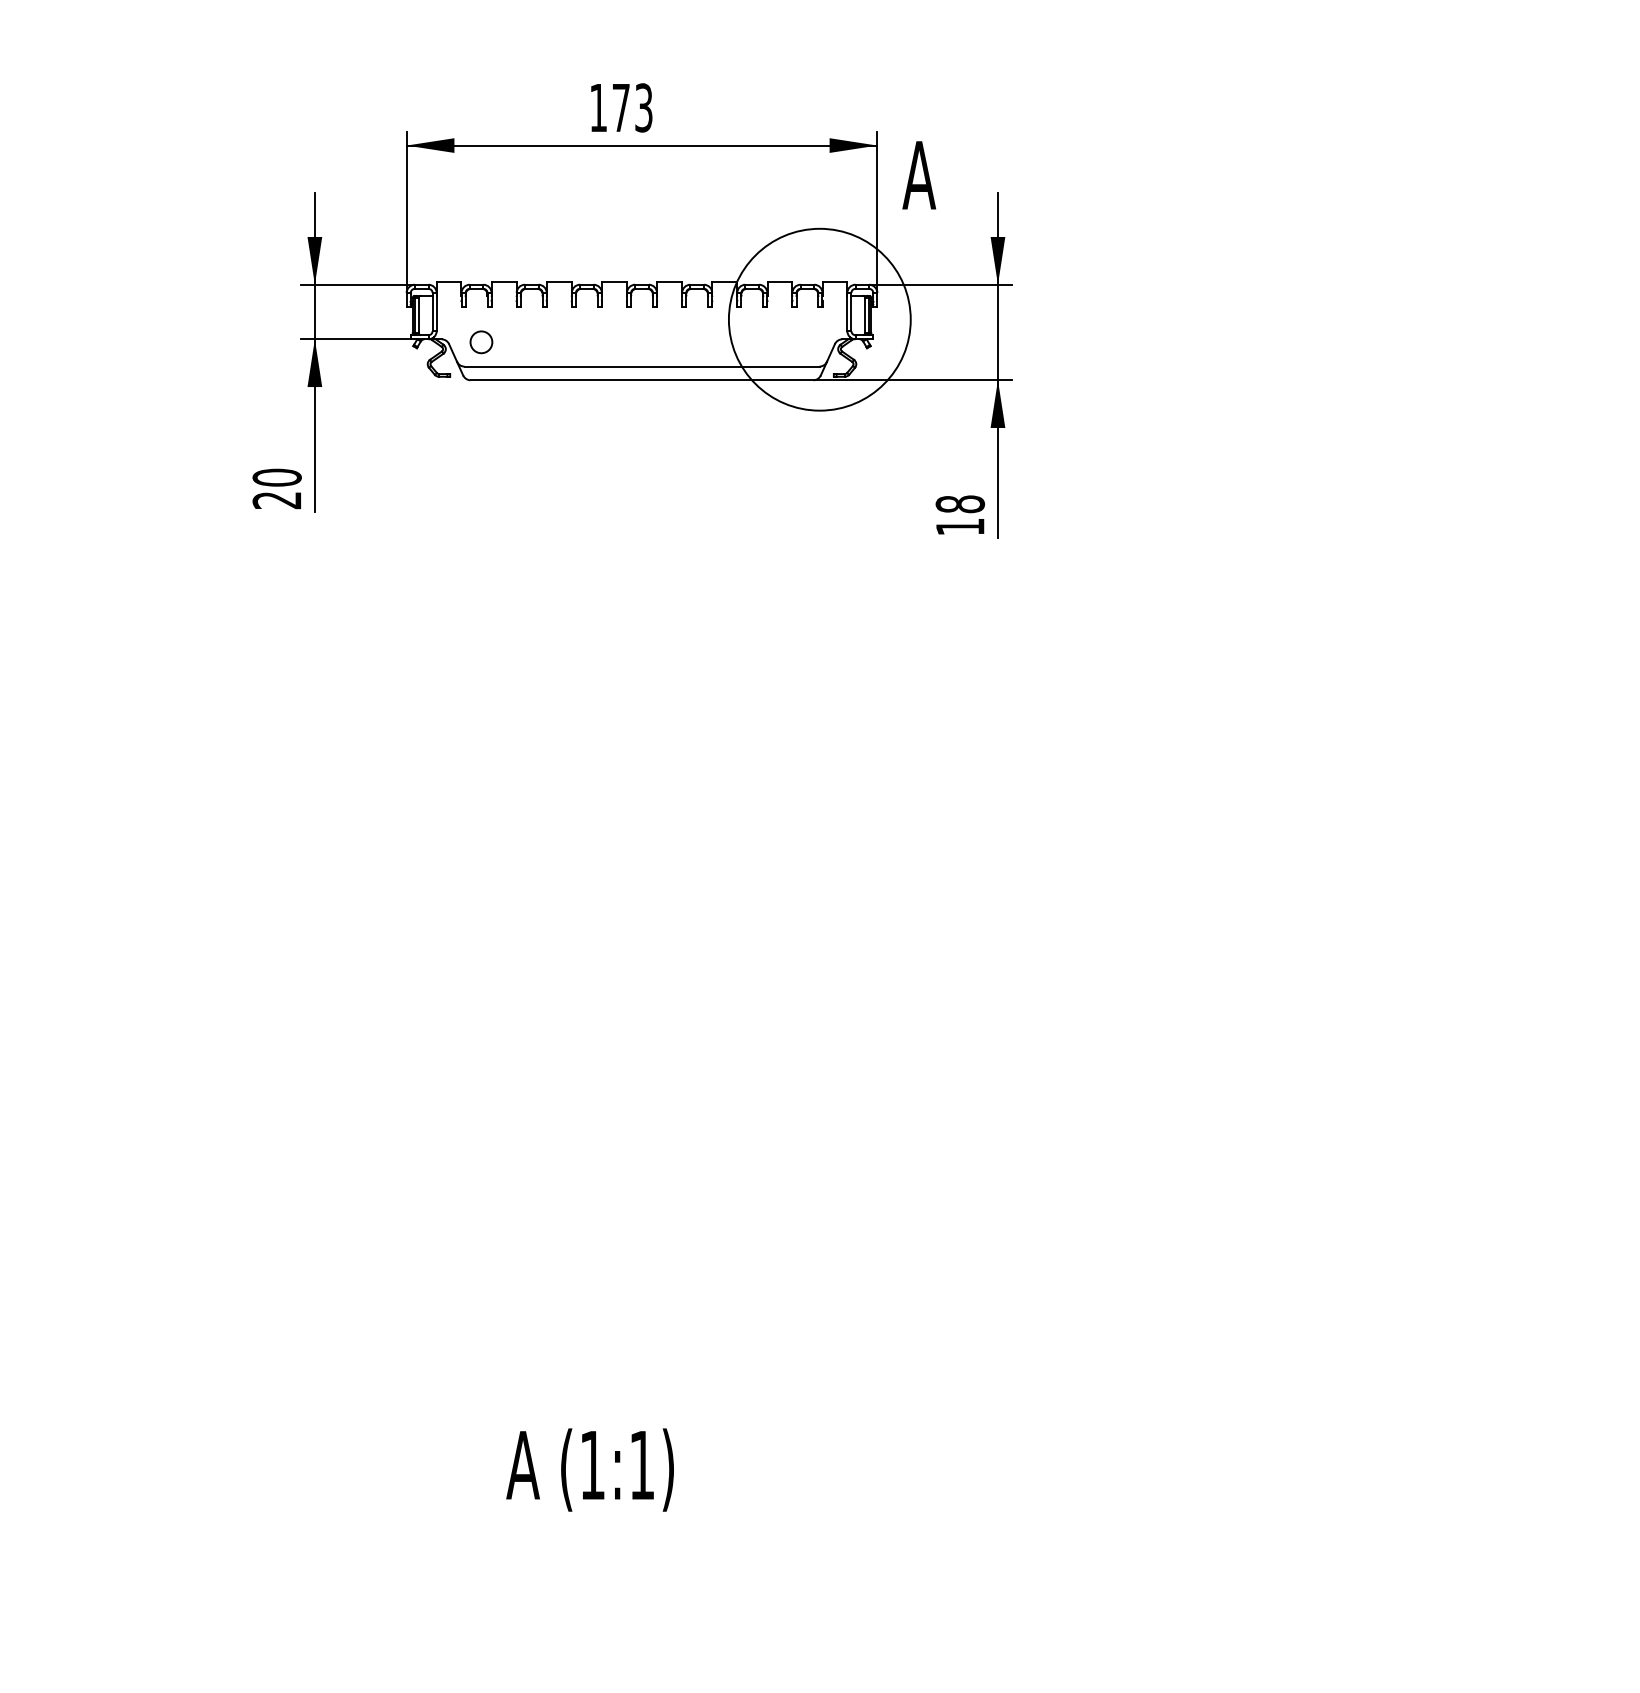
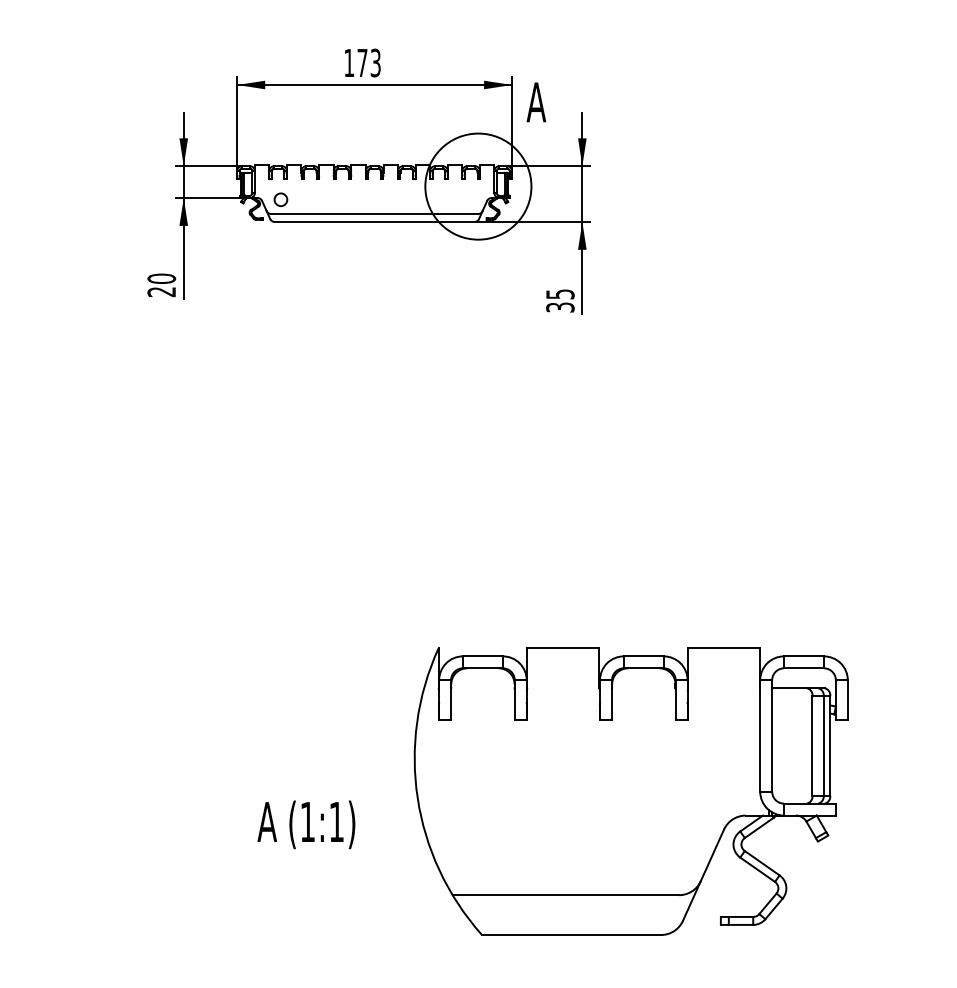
text: (960, 514) -> (560, 300), 18 -> 35
part: (1080, 1356) -> (630, 791), added
text: (590, 1469) -> (306, 824), moved

